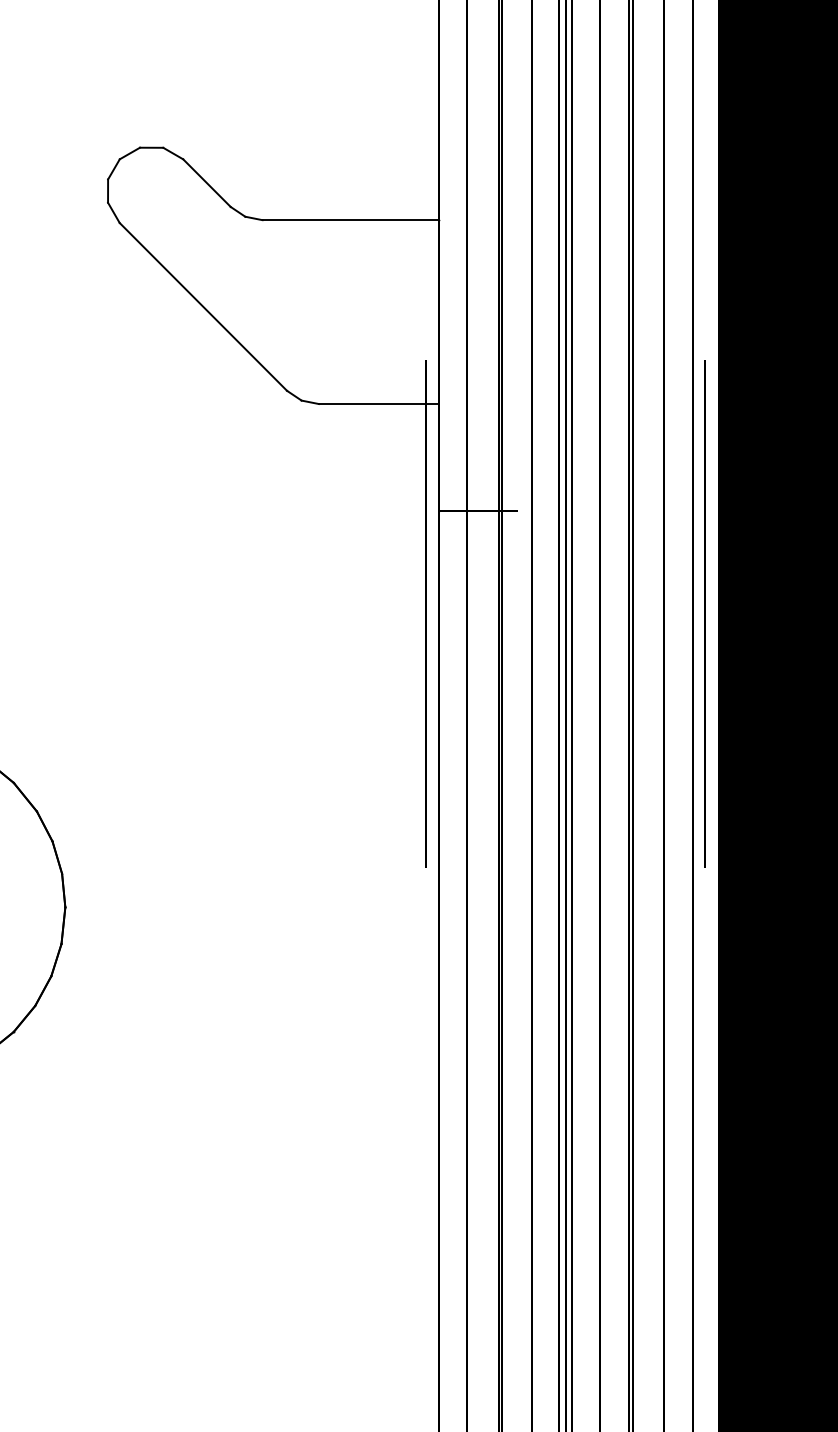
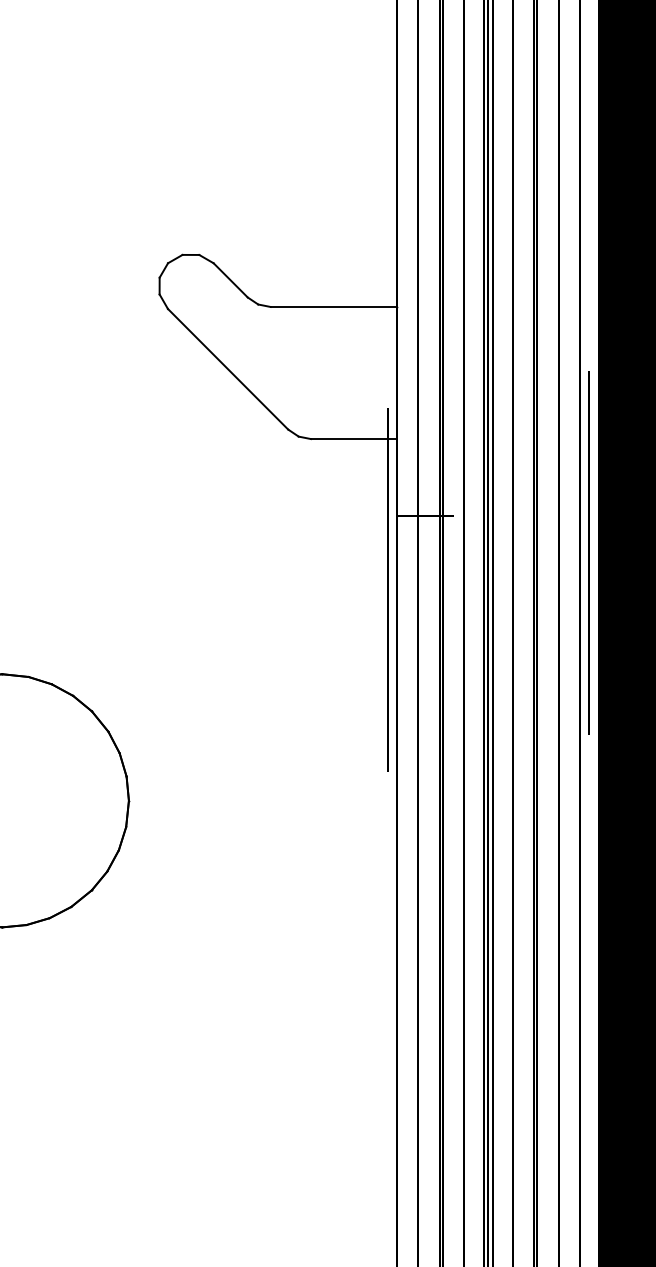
line: (704, 613) -> (588, 552), moved

